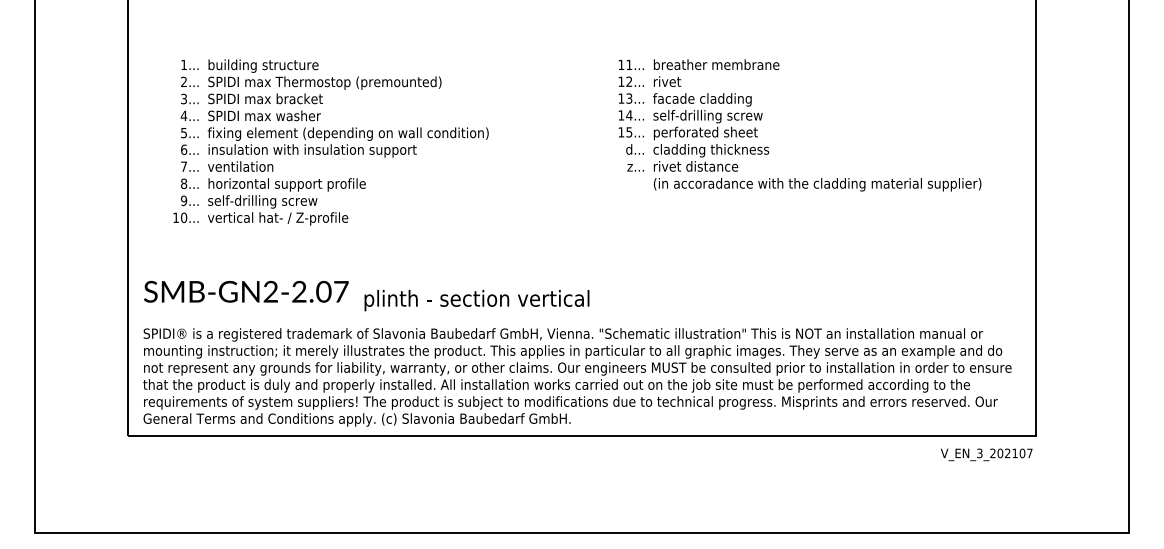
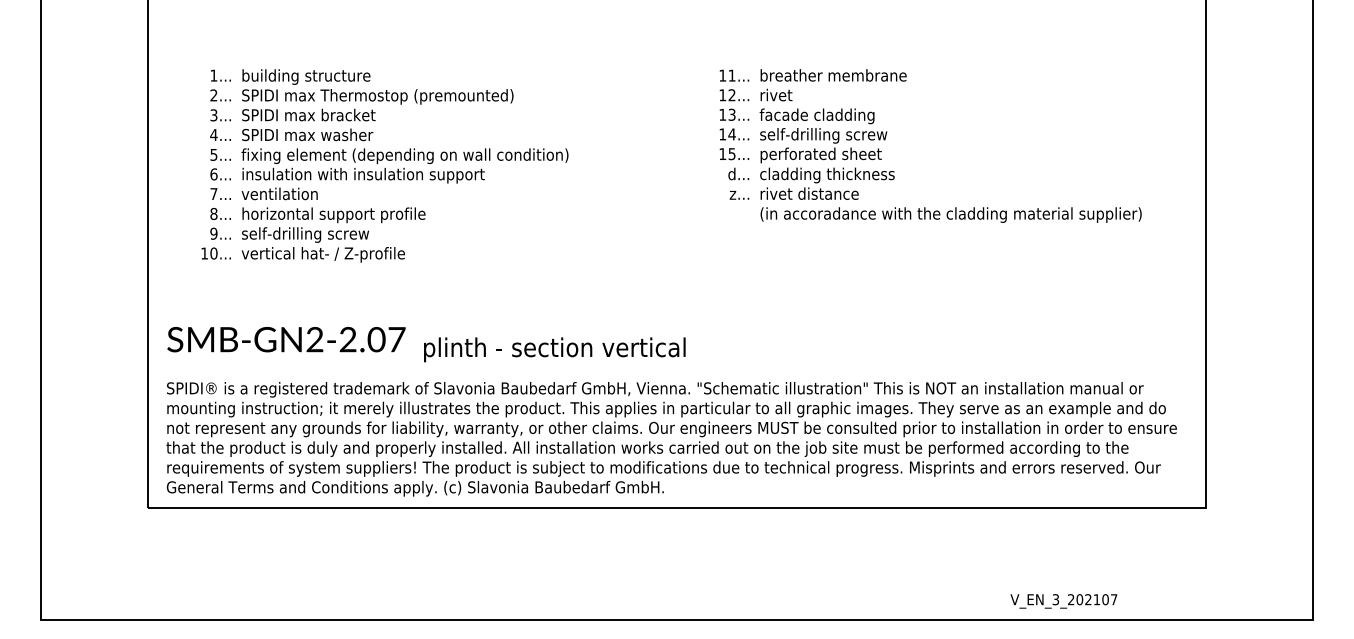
text: (986, 454) -> (1063, 601), moved

